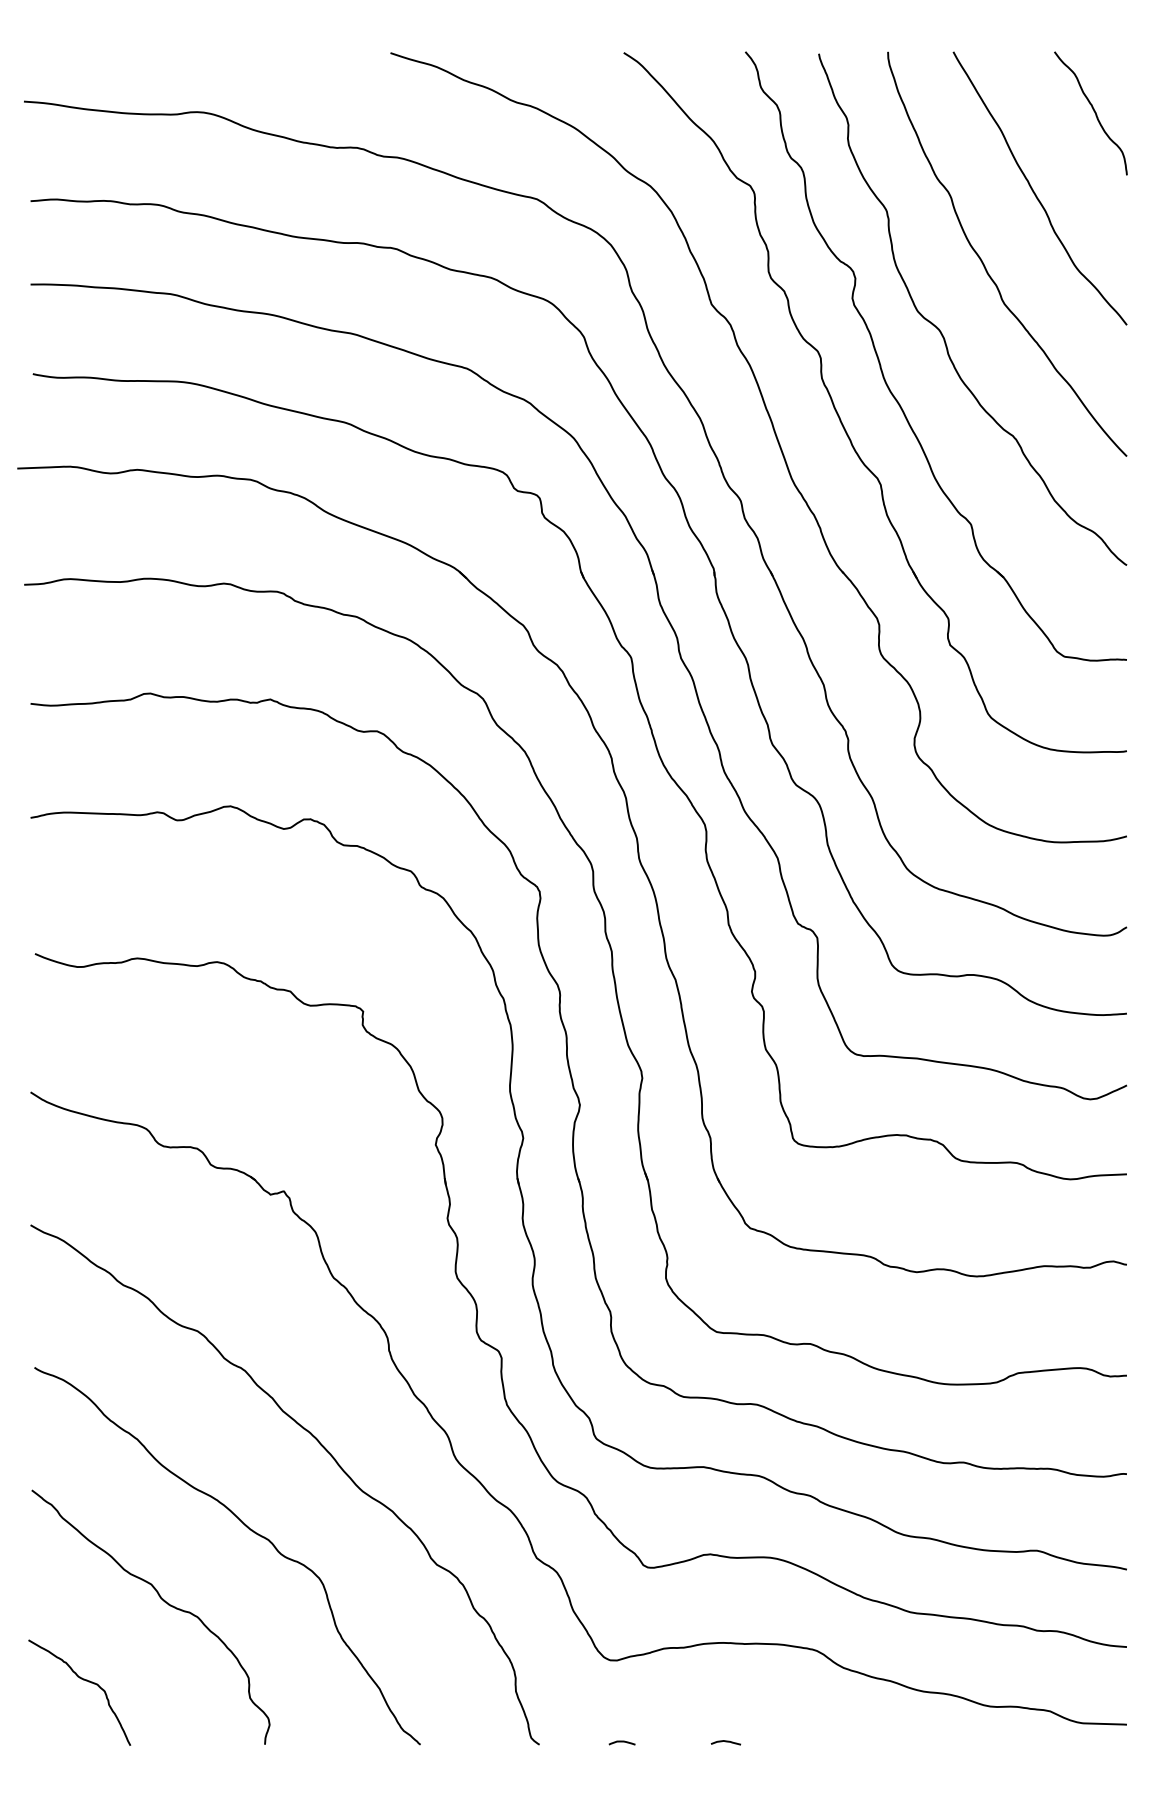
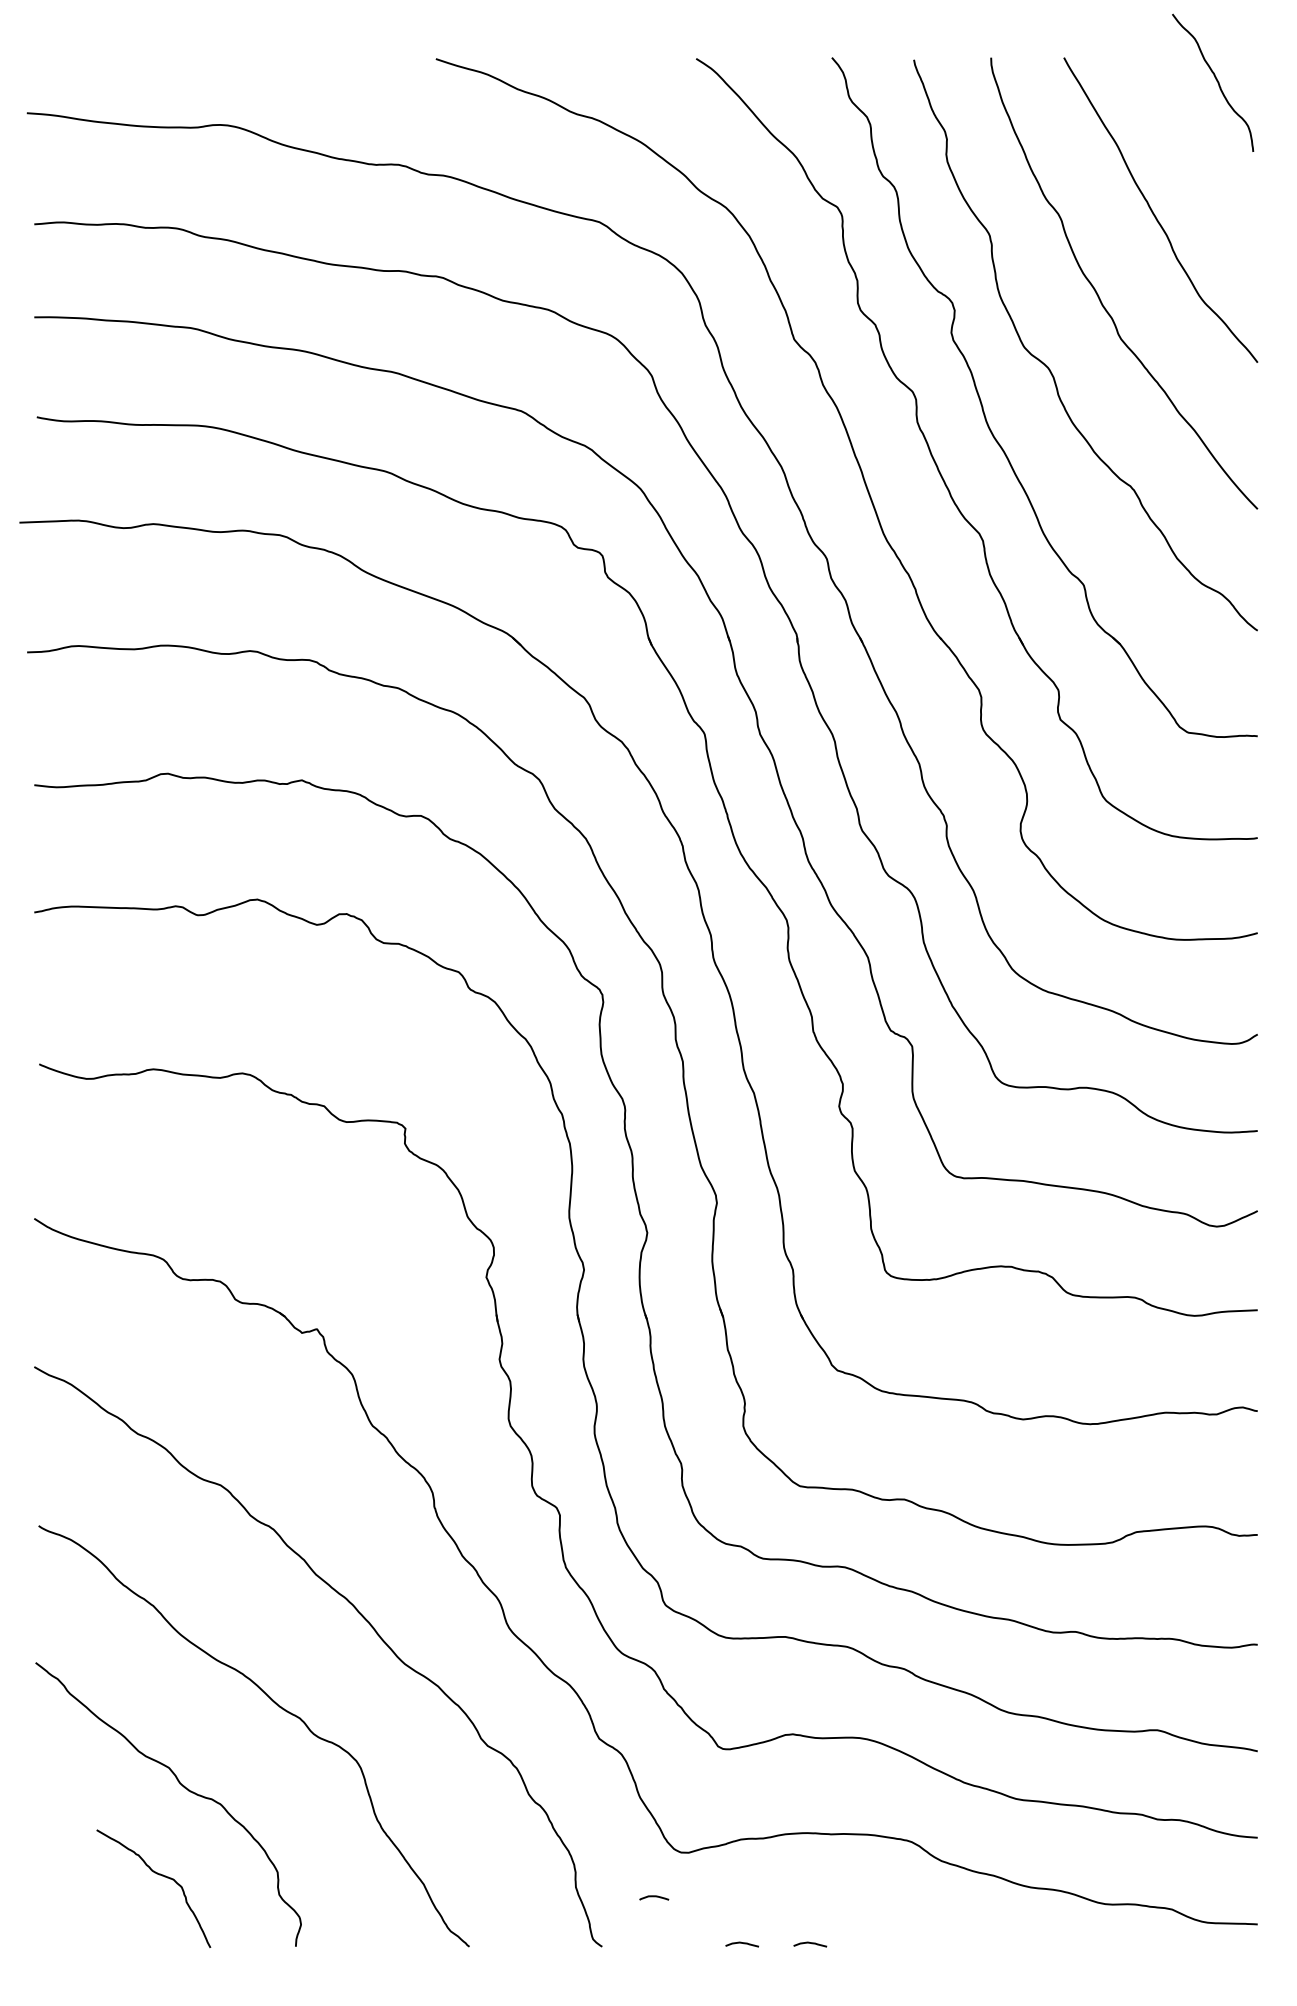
curve: (1093, 111) -> (1215, 80), moved
curve: (83, 1680) -> (158, 1875), moved
curve: (621, 1742) -> (653, 1897), moved
curve: (664, 1742) -> (741, 1944), added

